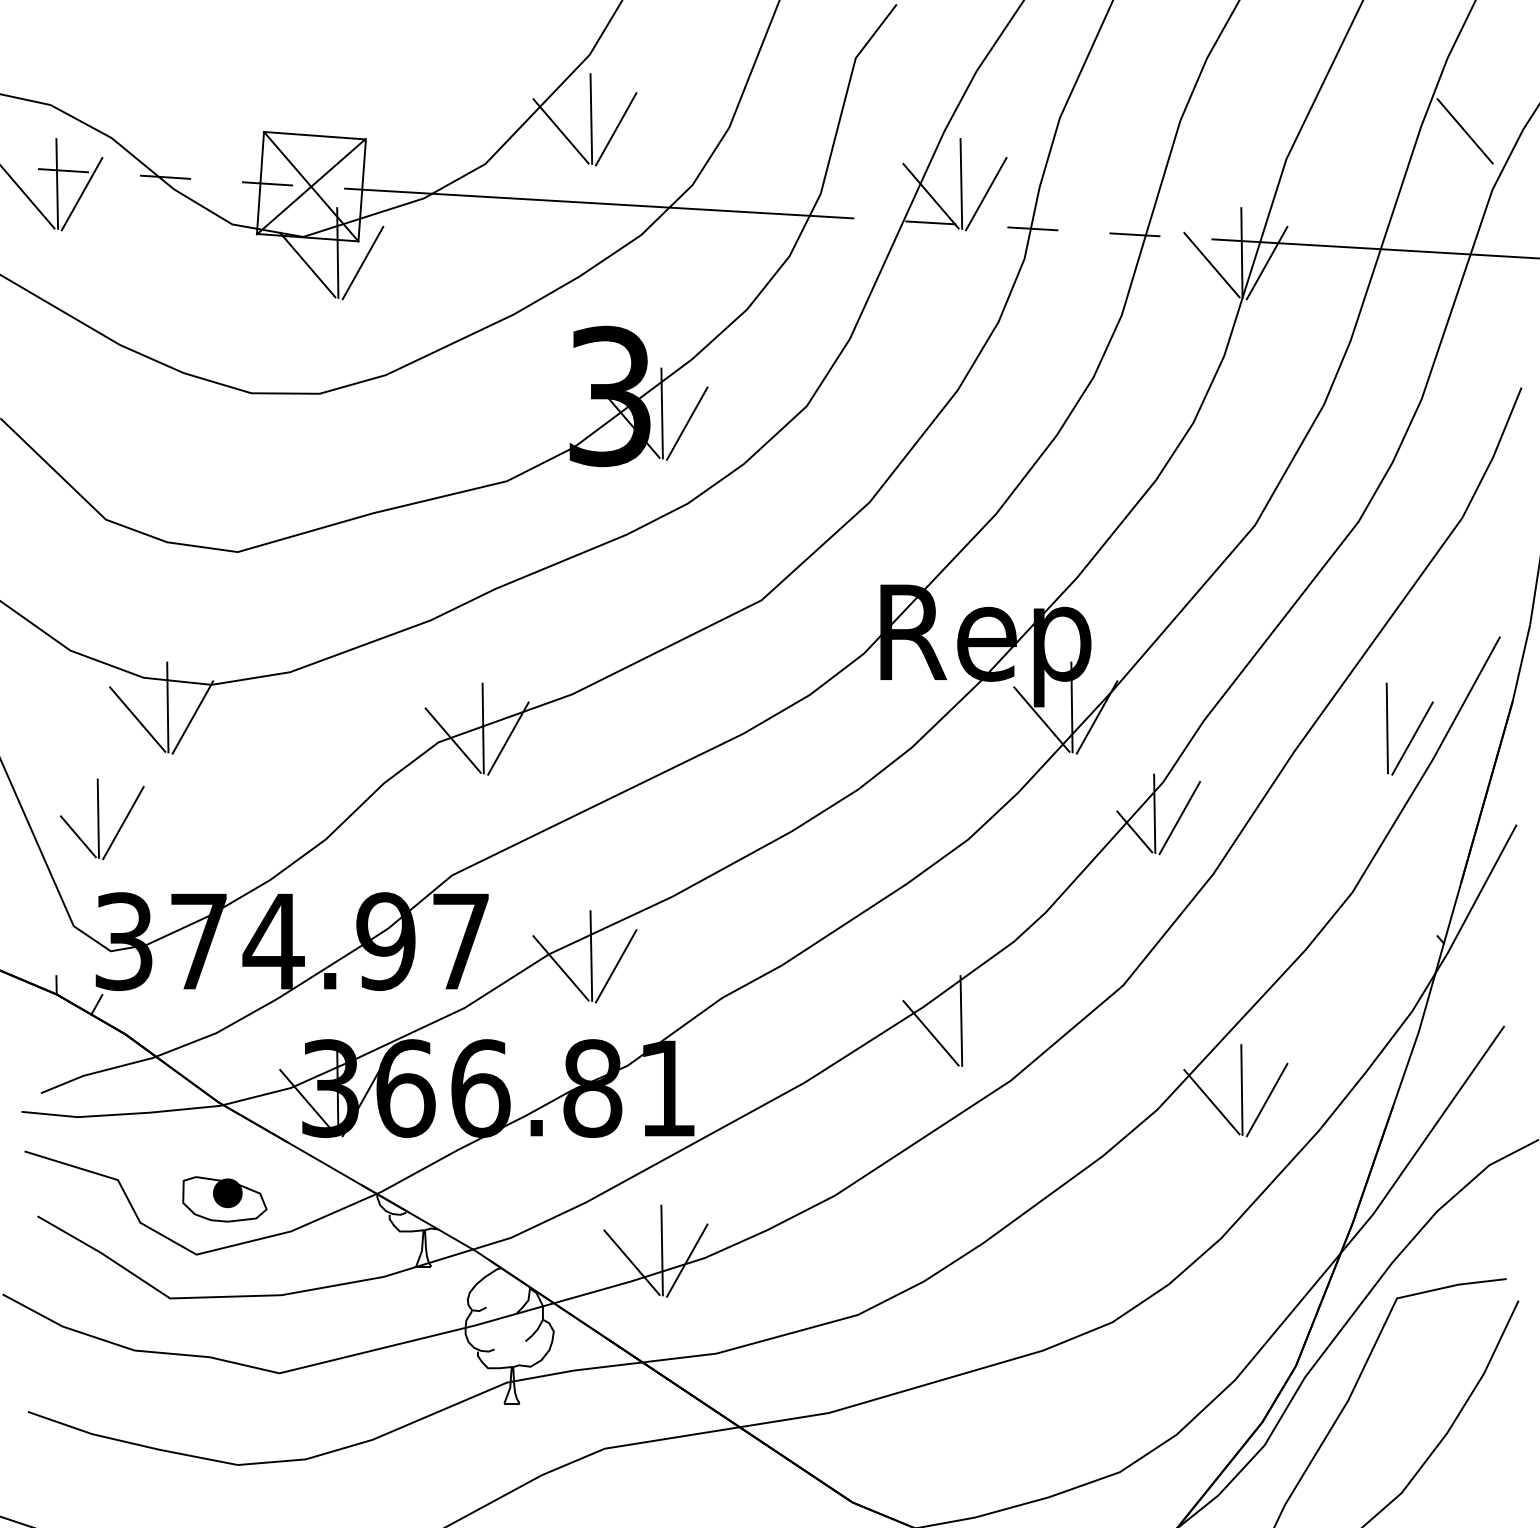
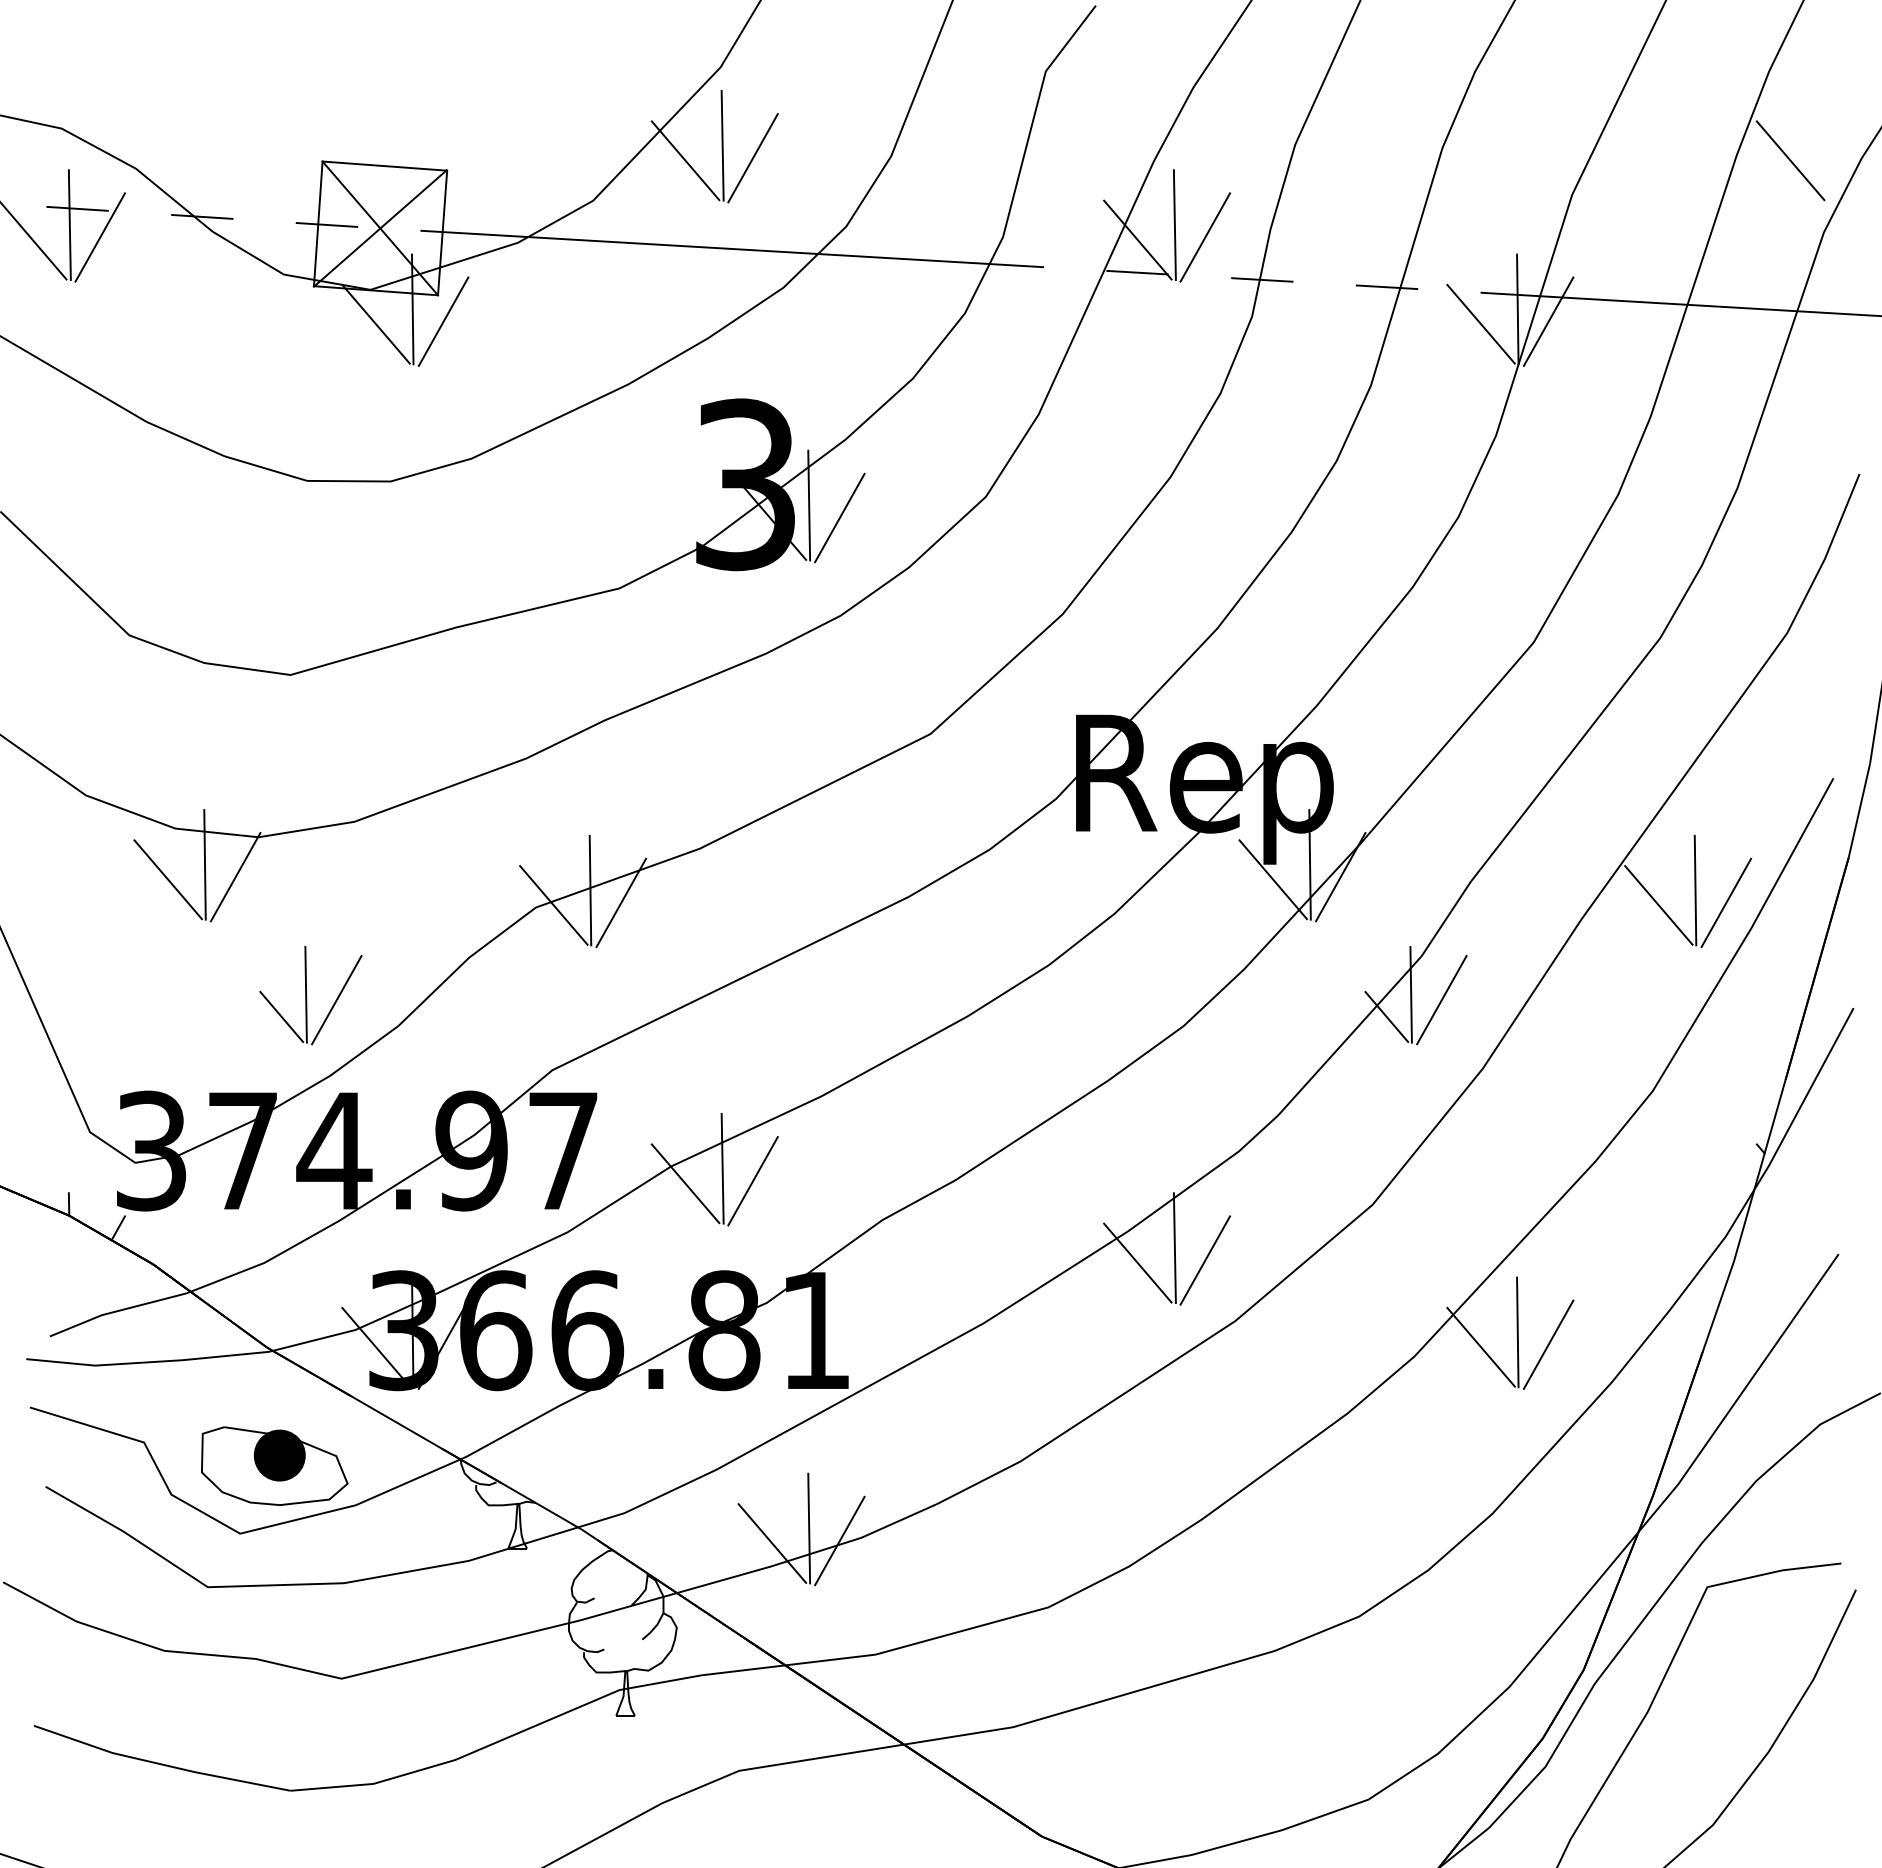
line: (1357, 740) -> (1658, 905), added
part: (101, 819) -> (310, 995), moved
line: (986, 1031) -> (1205, 1260), added
part: (224, 1198) -> (274, 1465), size x1.43

